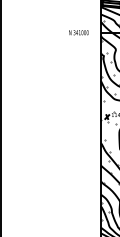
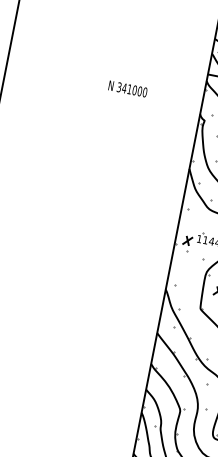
text: (78, 32) -> (127, 88), moved

